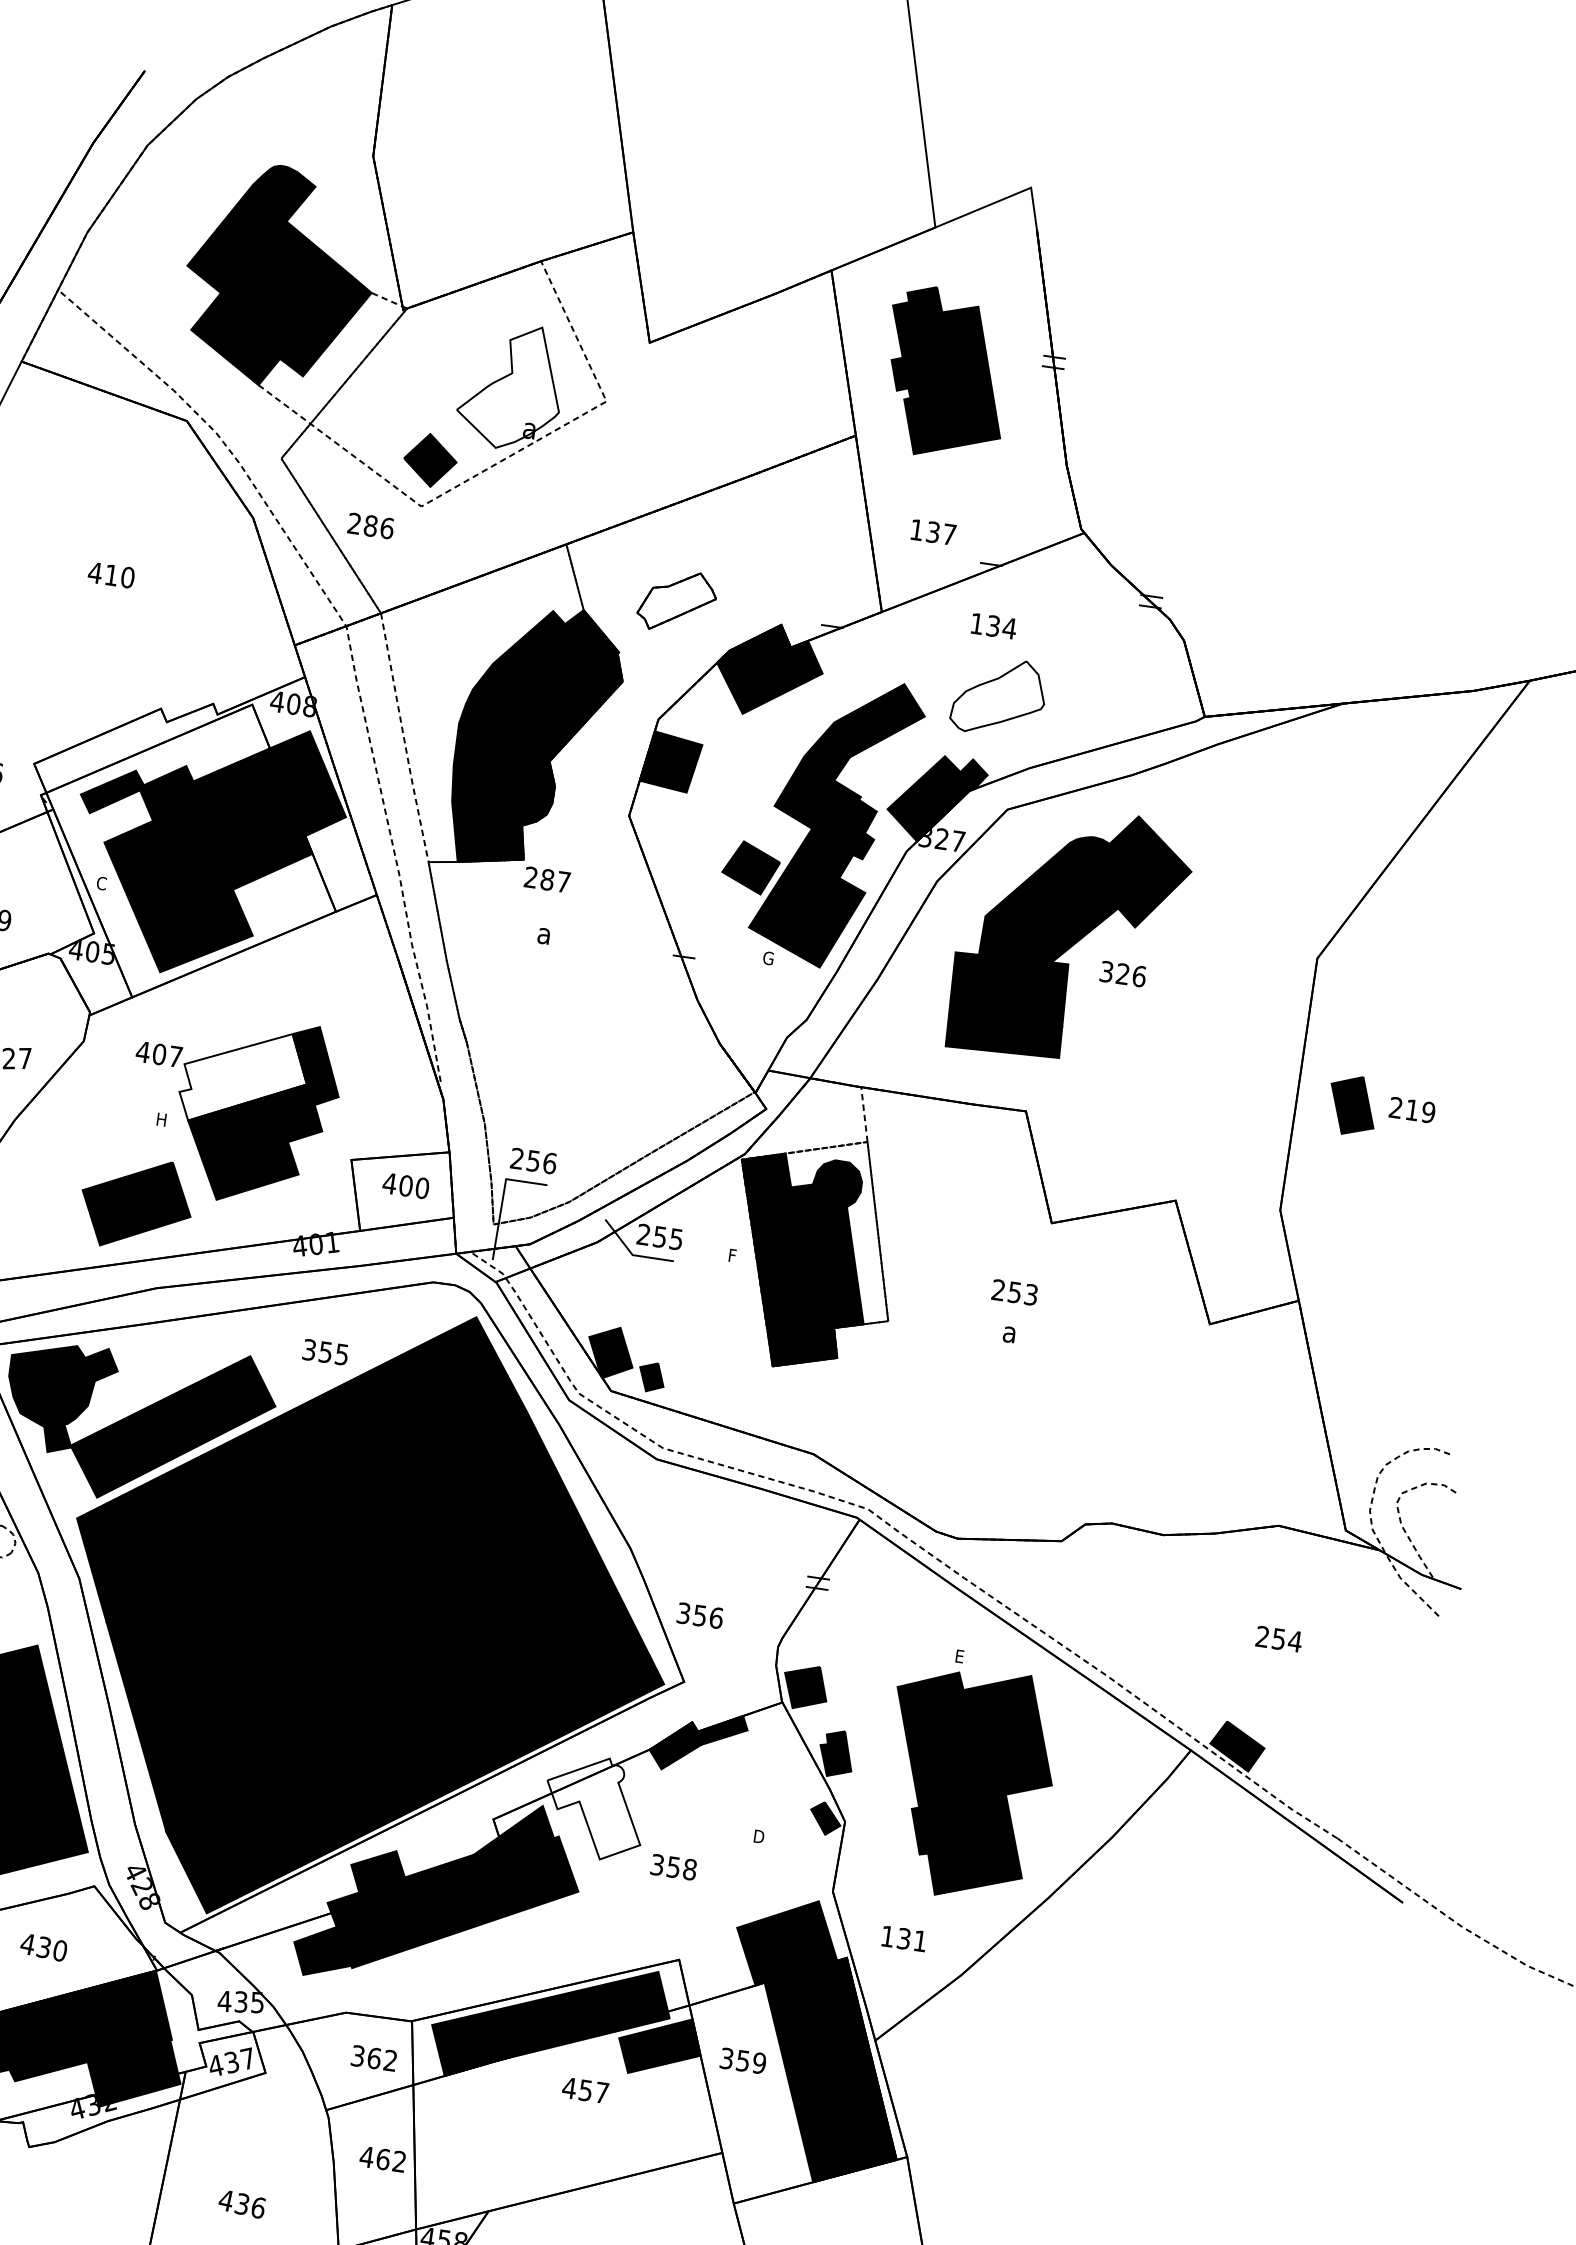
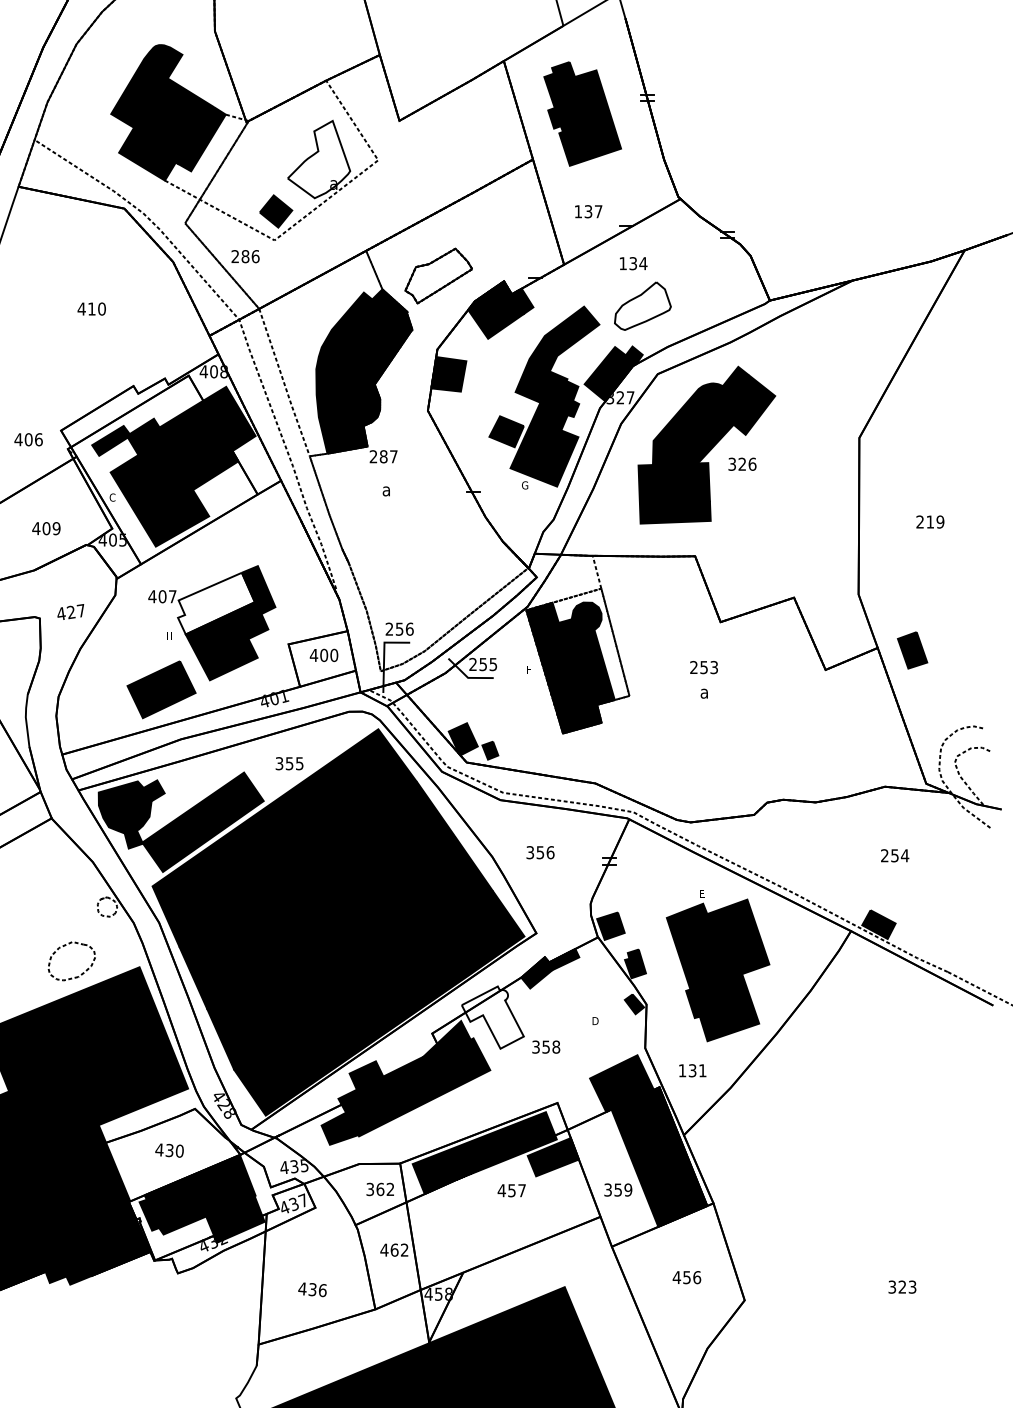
part: (677, 600) -> (438, 275), size x1.43
part: (1352, 1105) -> (912, 650), moved
text: (700, 1615) -> (540, 852), moved
text: (743, 2060) -> (618, 1189), moved

